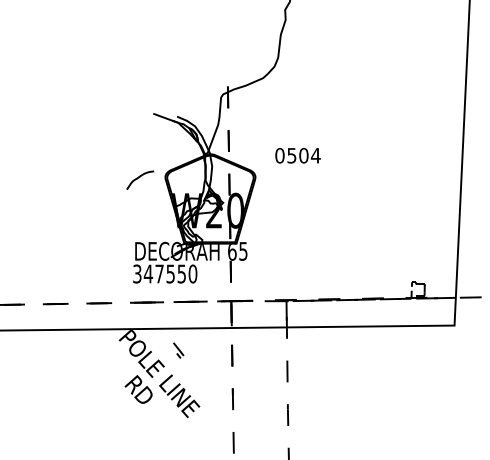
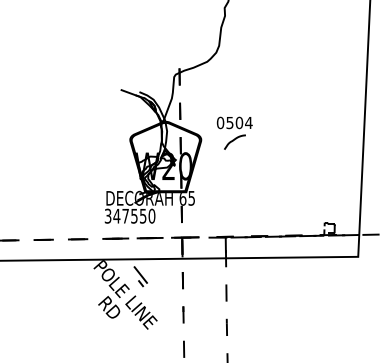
curve: (139, 178) -> (234, 140), moved
part: (178, 350) -> (140, 276), size x1.67

